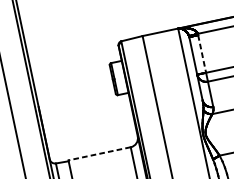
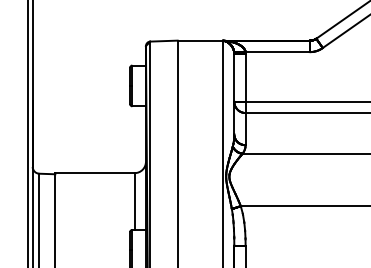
line: (201, 53) -> (245, 77), dashed -> solid
line: (100, 154) -> (95, 173), dashed -> solid

